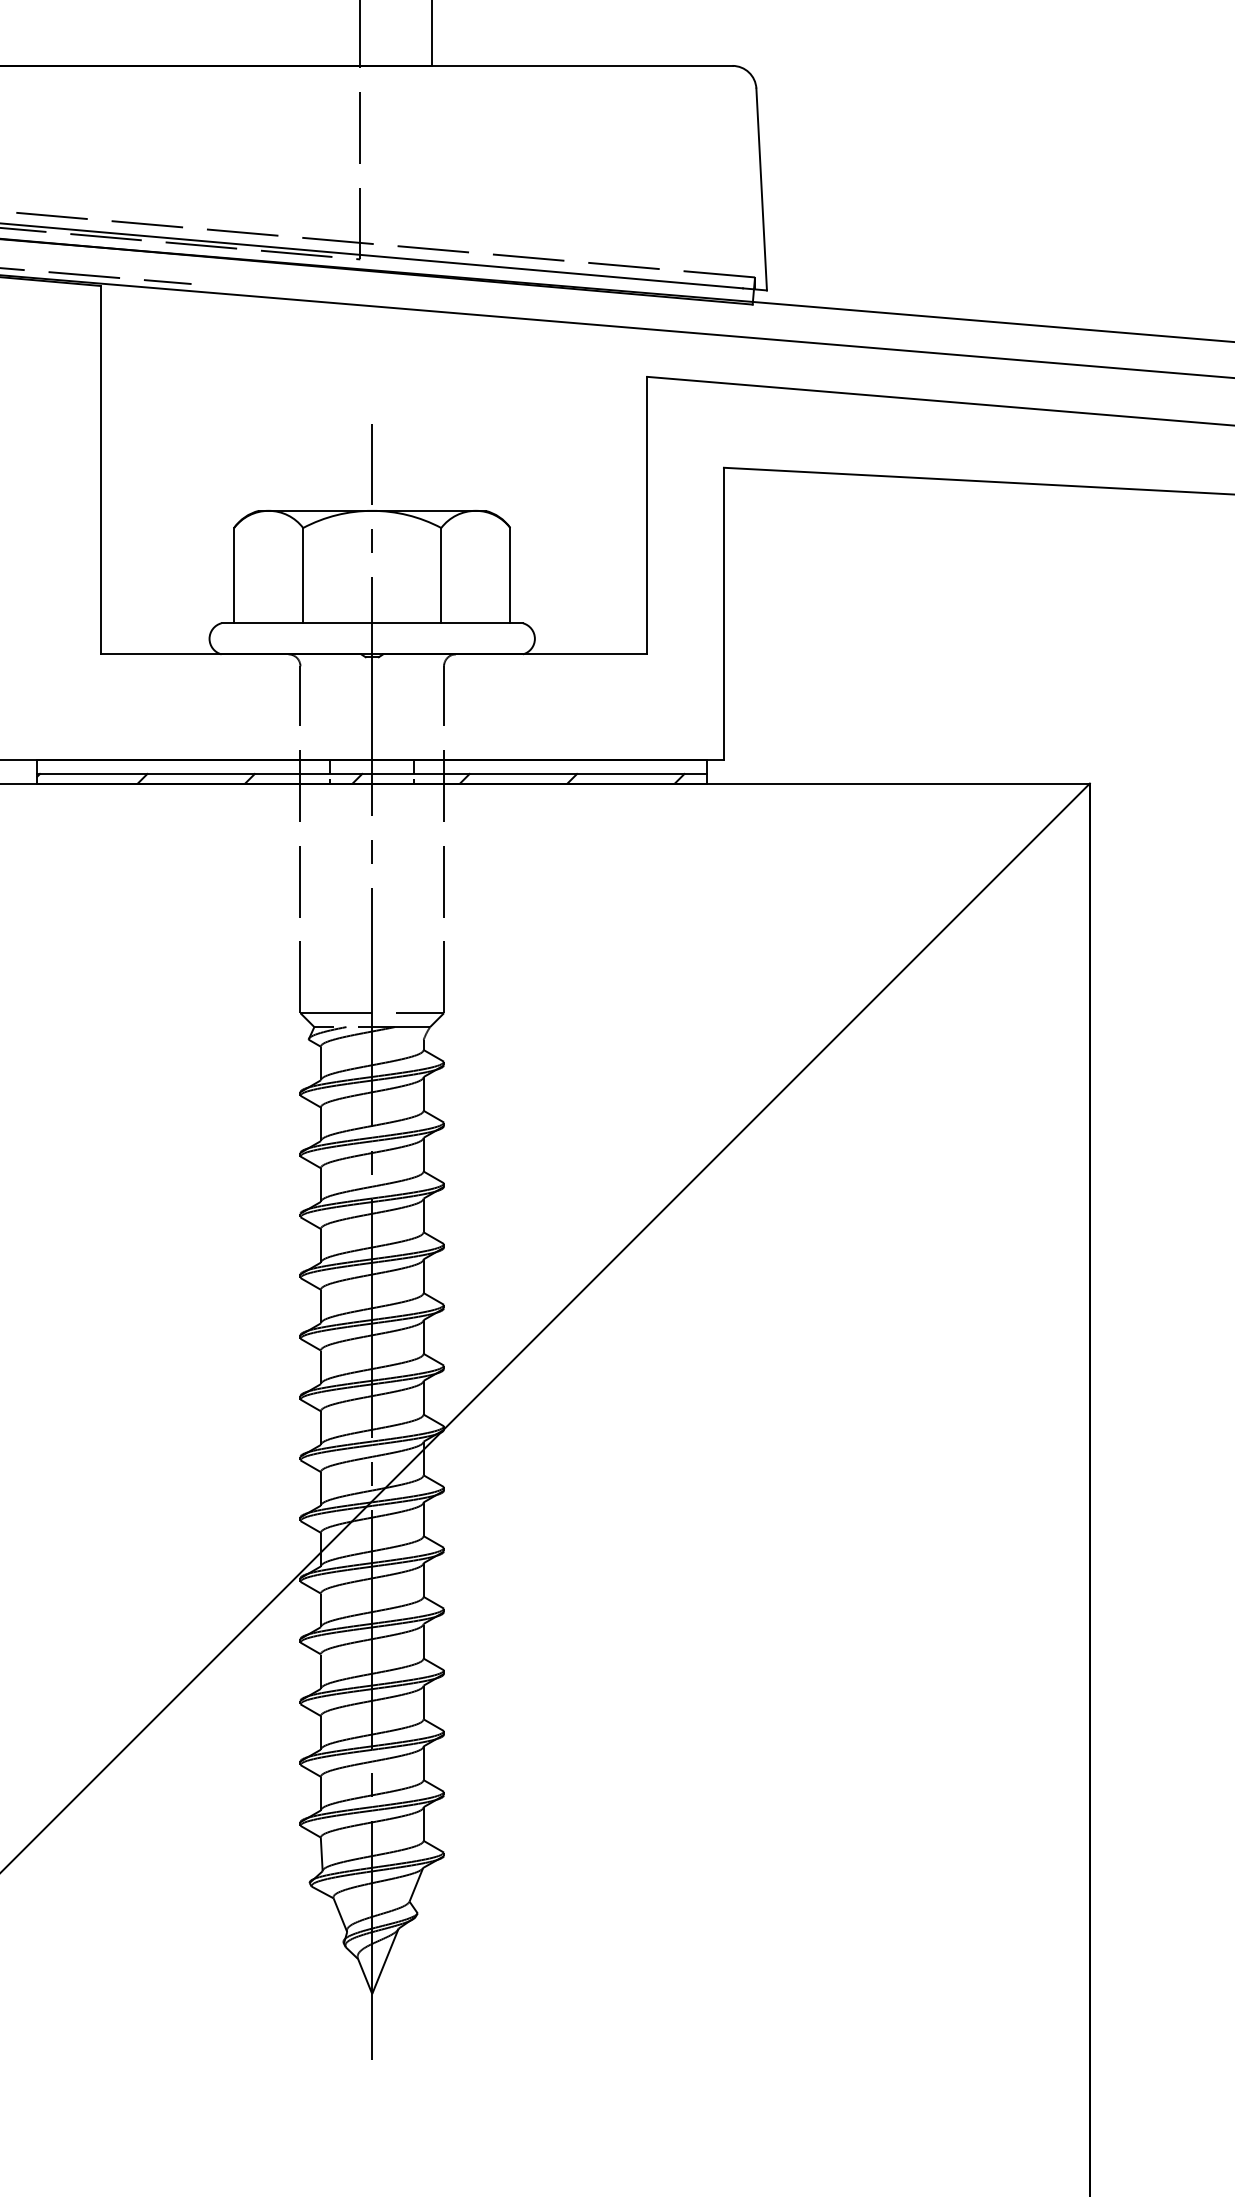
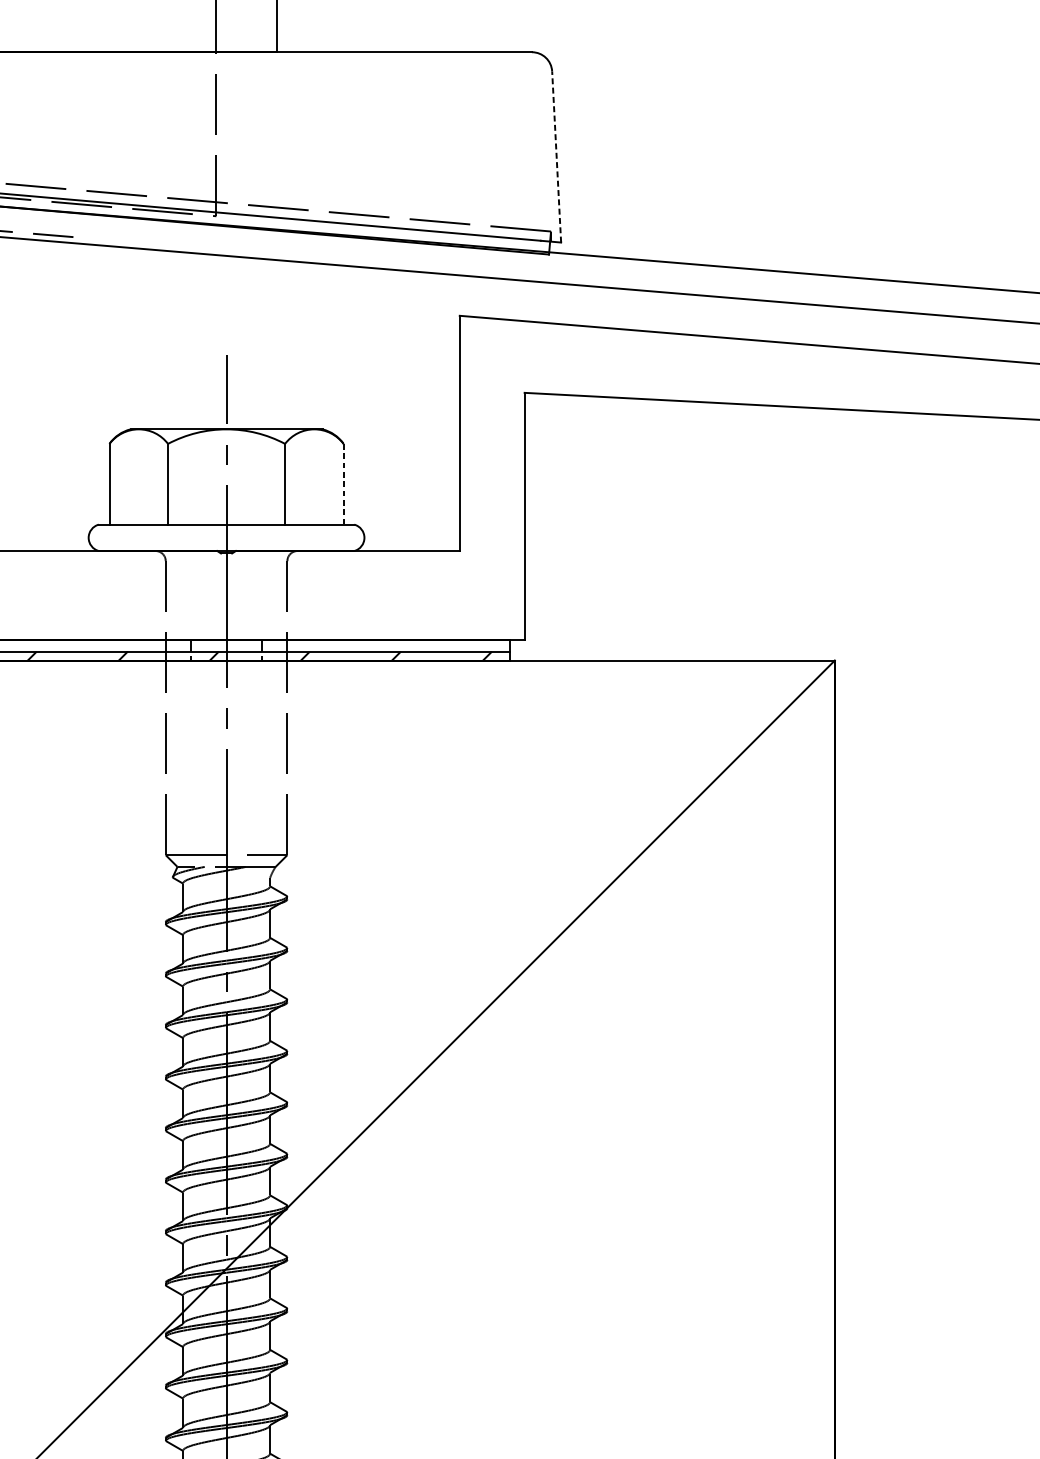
line: (761, 189) -> (556, 156), solid -> dashed
line: (510, 575) -> (343, 484), solid -> dashed

